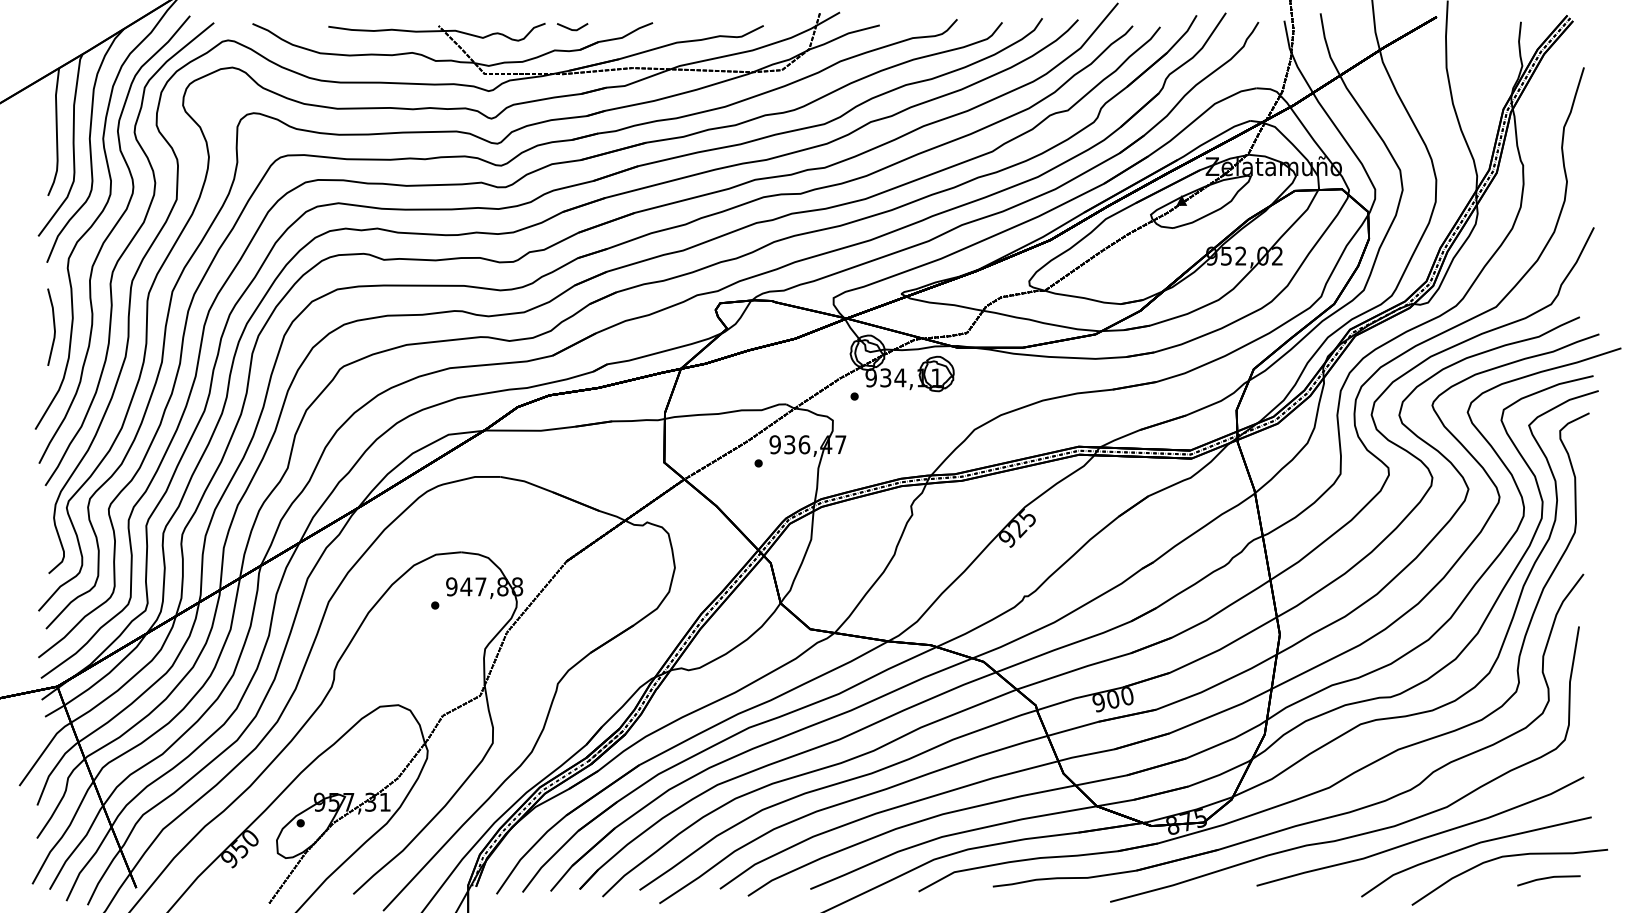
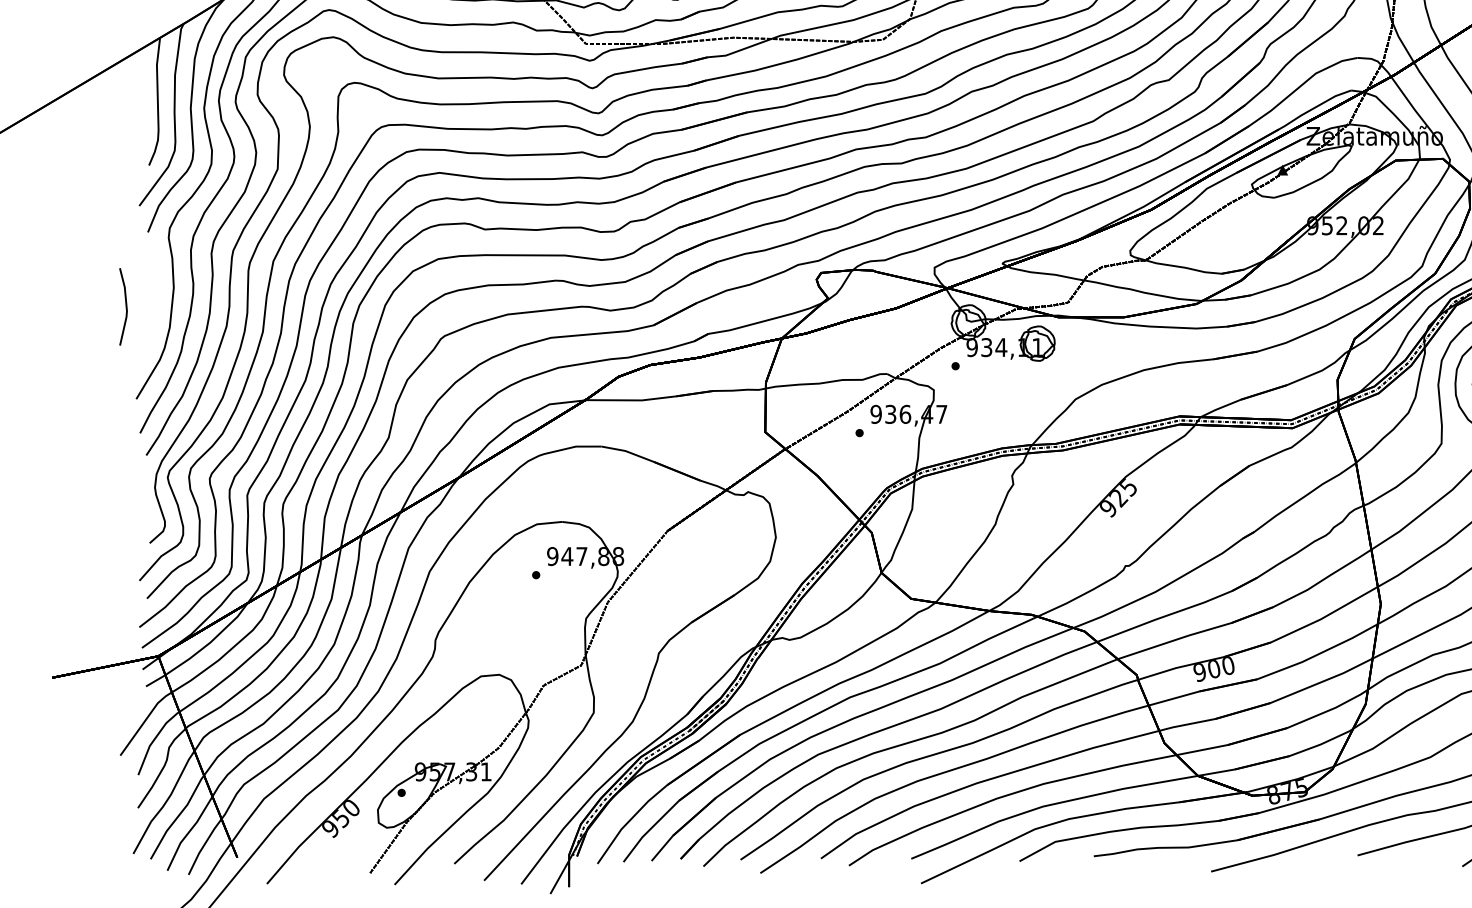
line: (53, 326) -> (125, 306), moved

